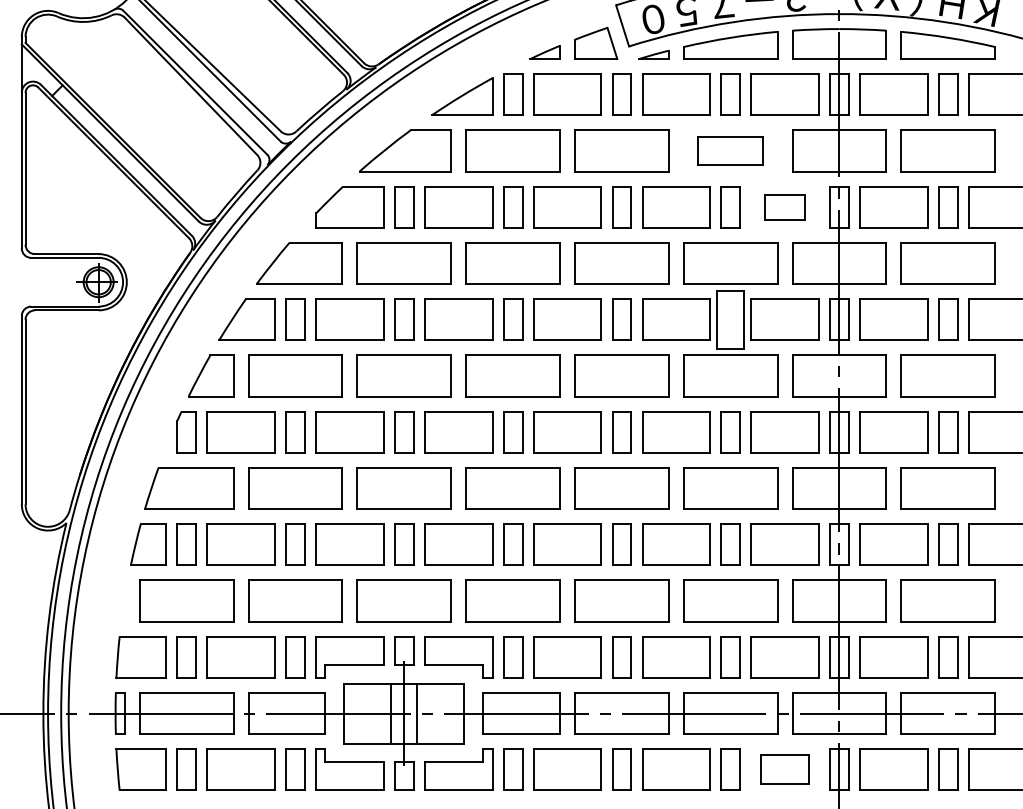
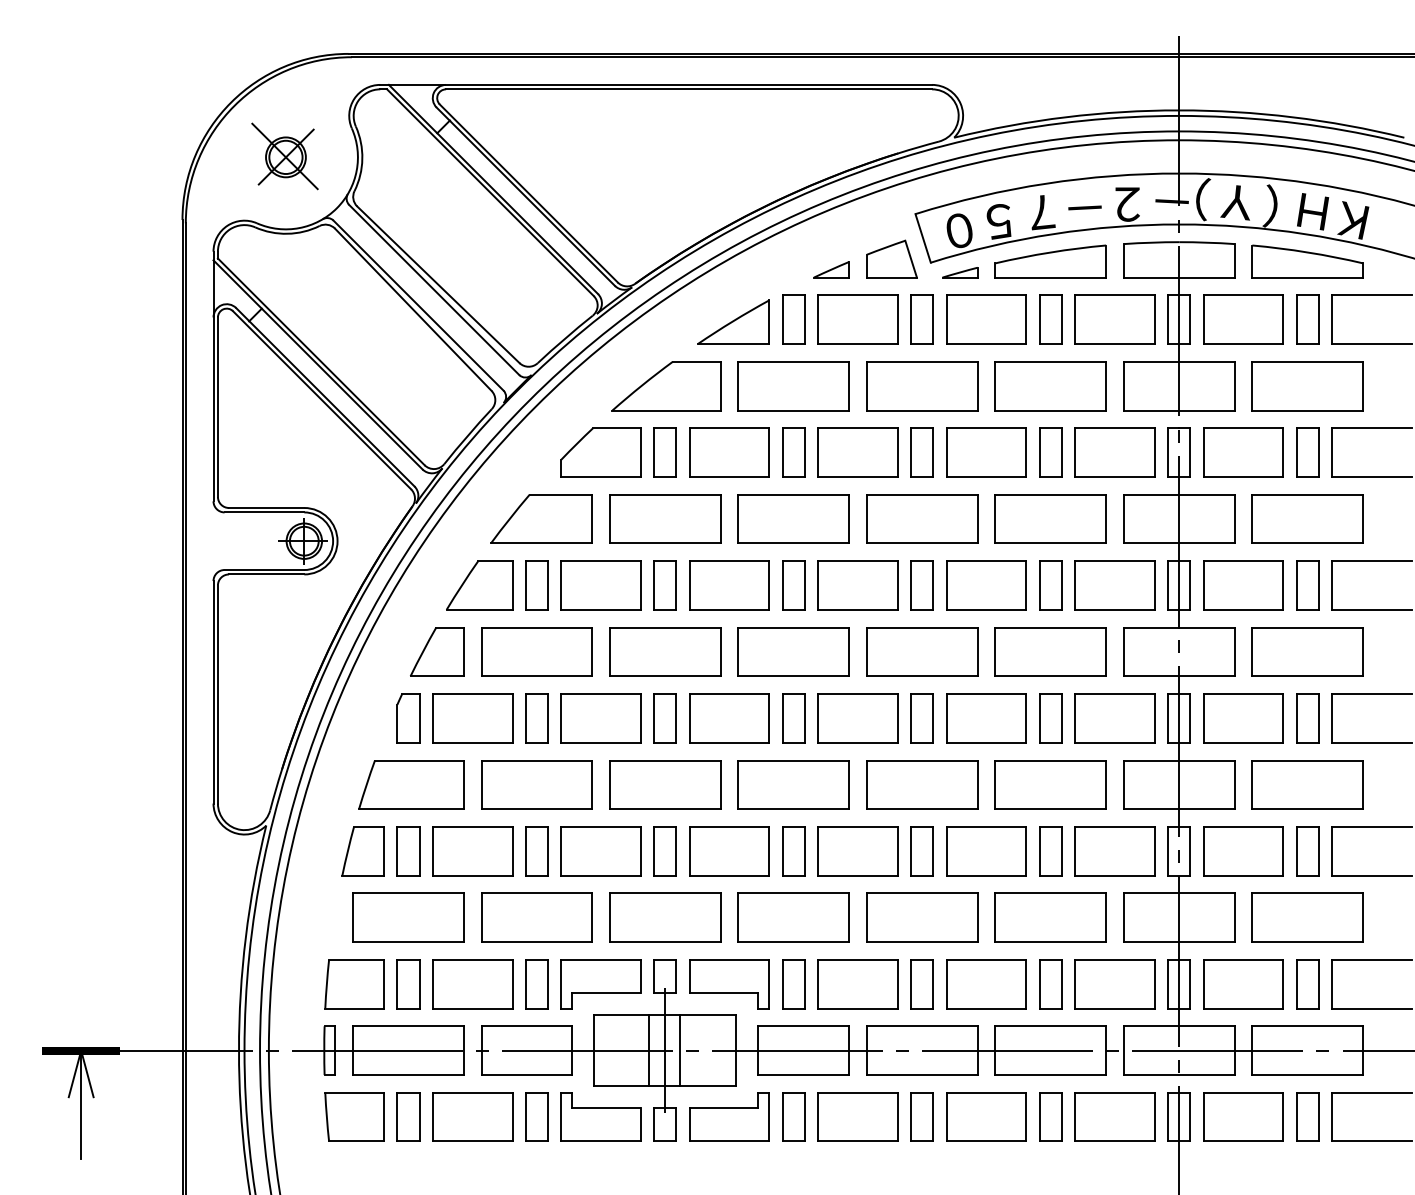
part: (730, 151) -> (1050, 386), size x1.43
part: (784, 207) -> (1114, 452), size x1.67
part: (730, 319) -> (1050, 585), size x0.71
part: (784, 769) -> (1114, 1116), size x1.43

